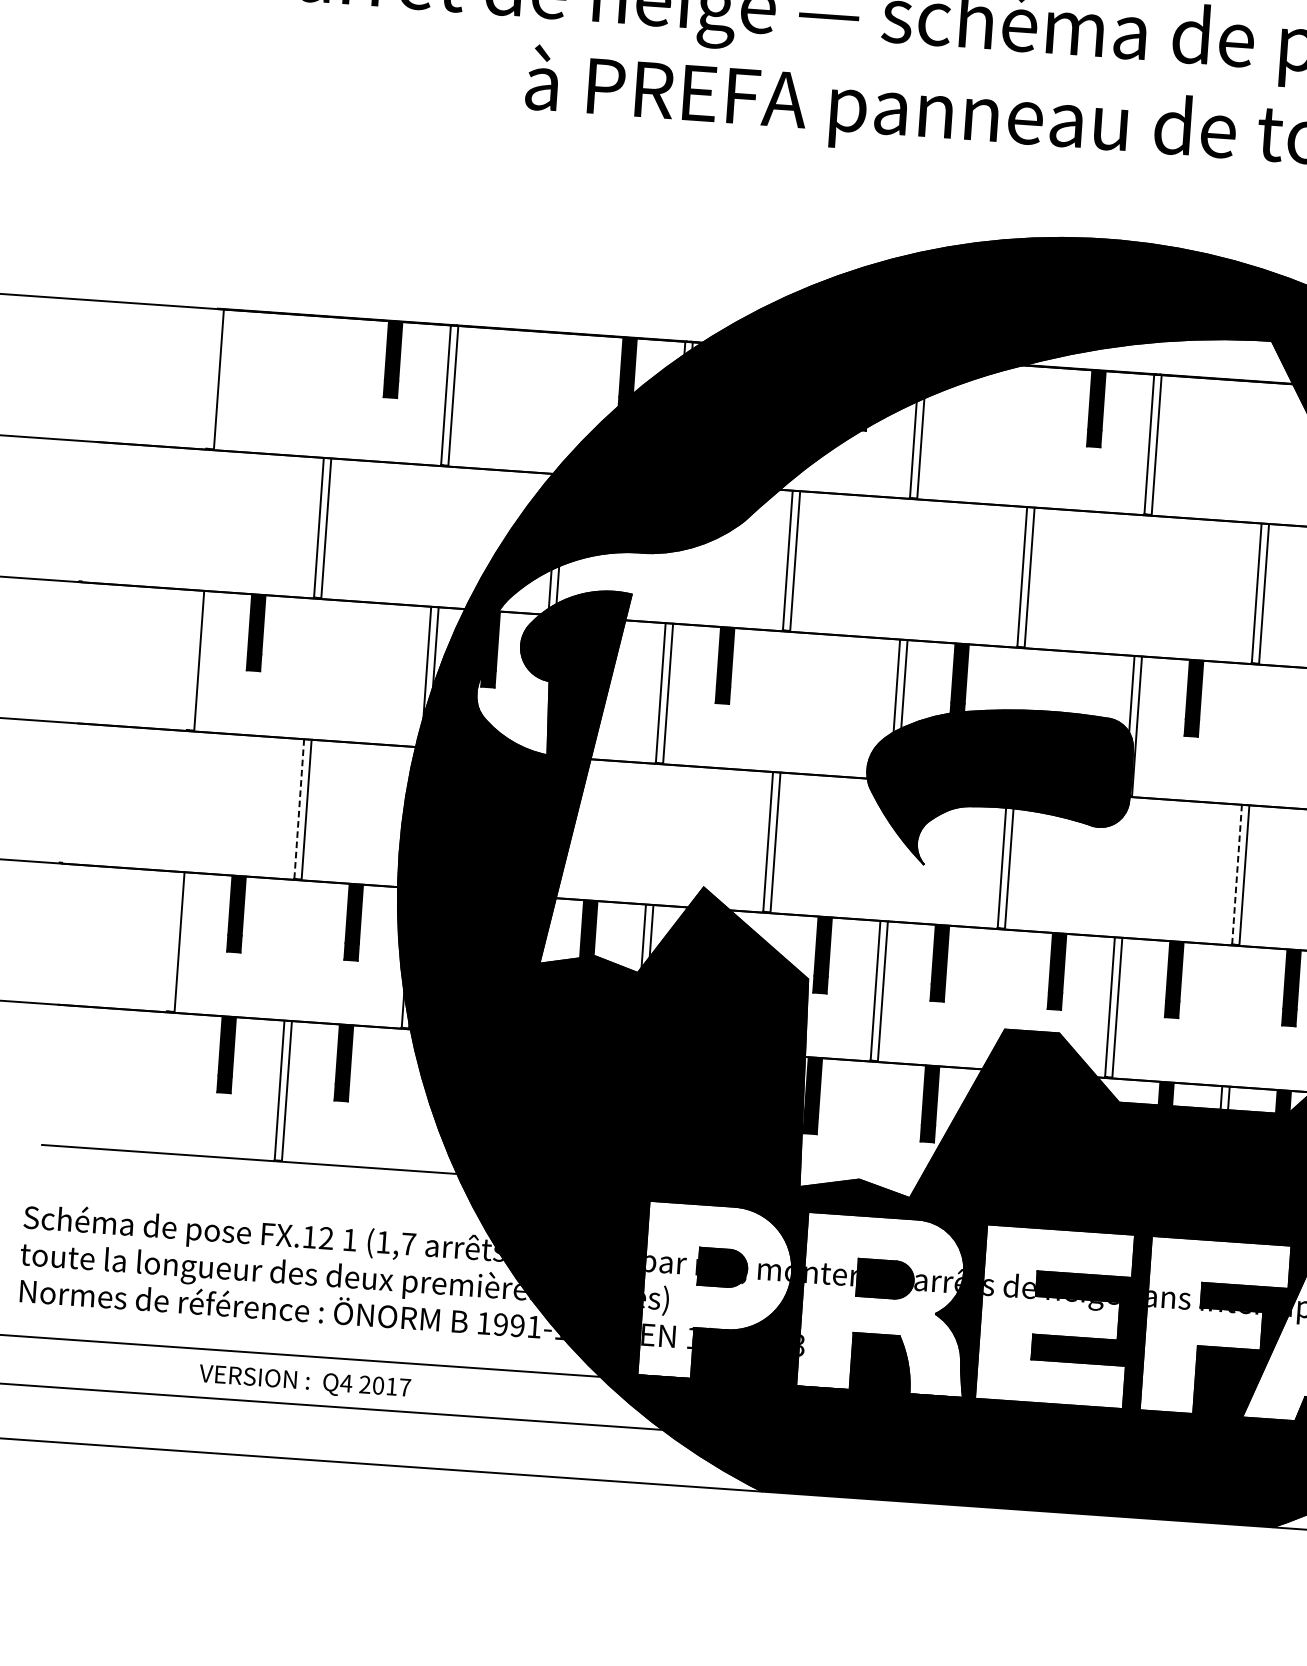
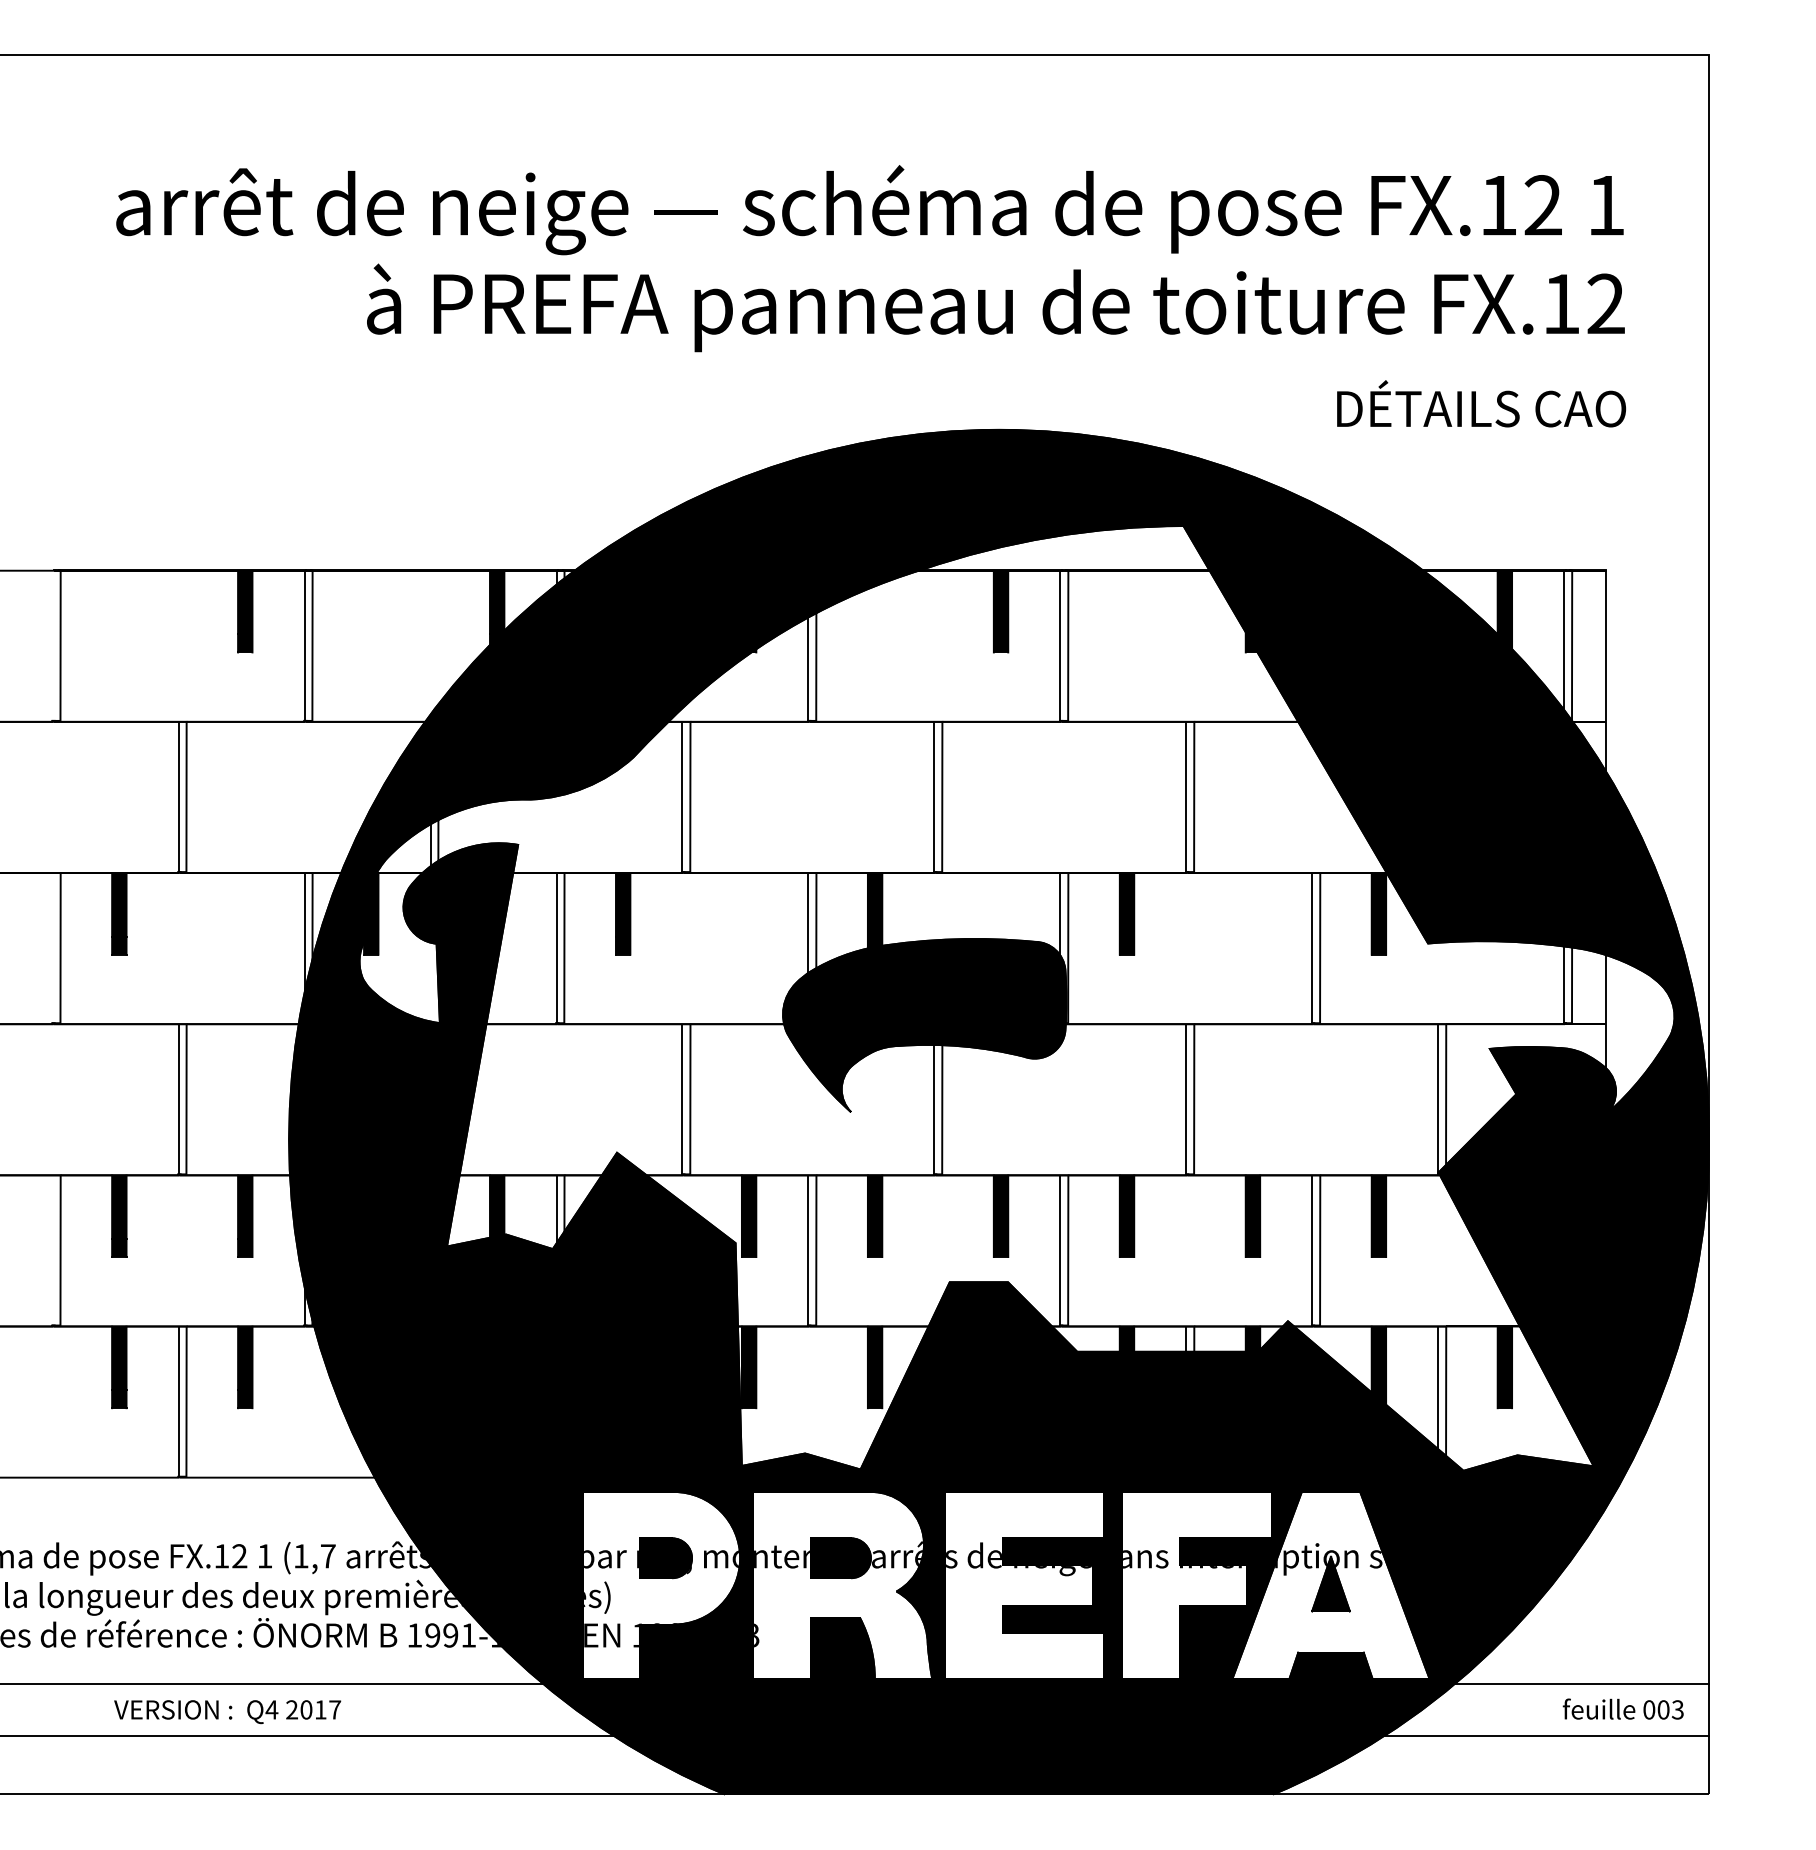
line: (299, 809) -> (178, 1099), dashed -> solid
line: (1237, 874) -> (1186, 1099), dashed -> solid

